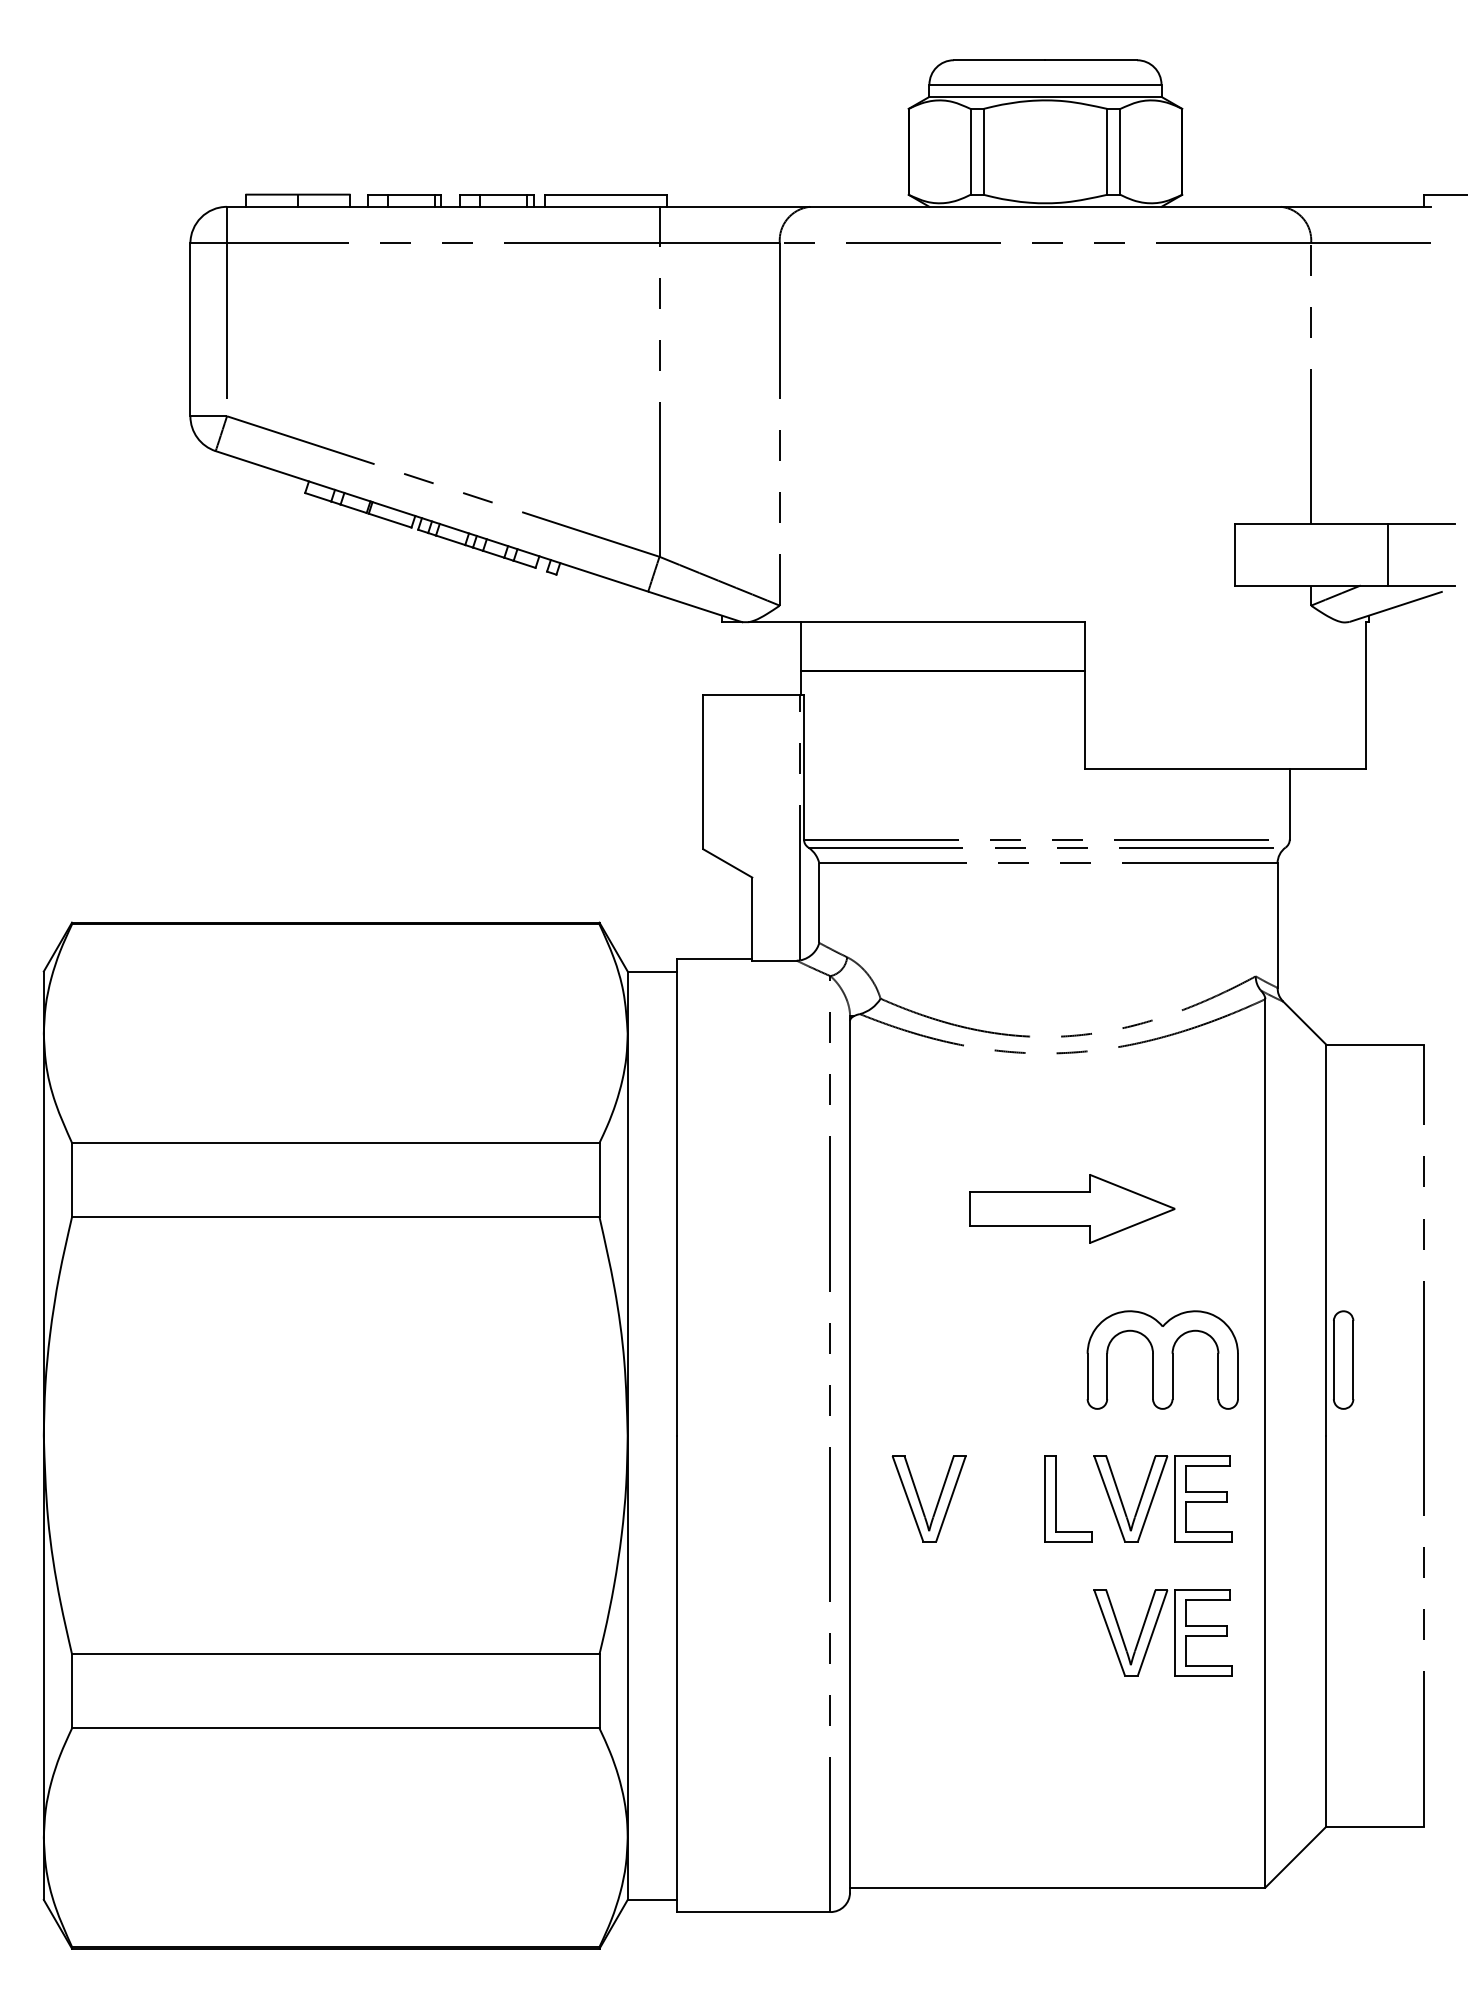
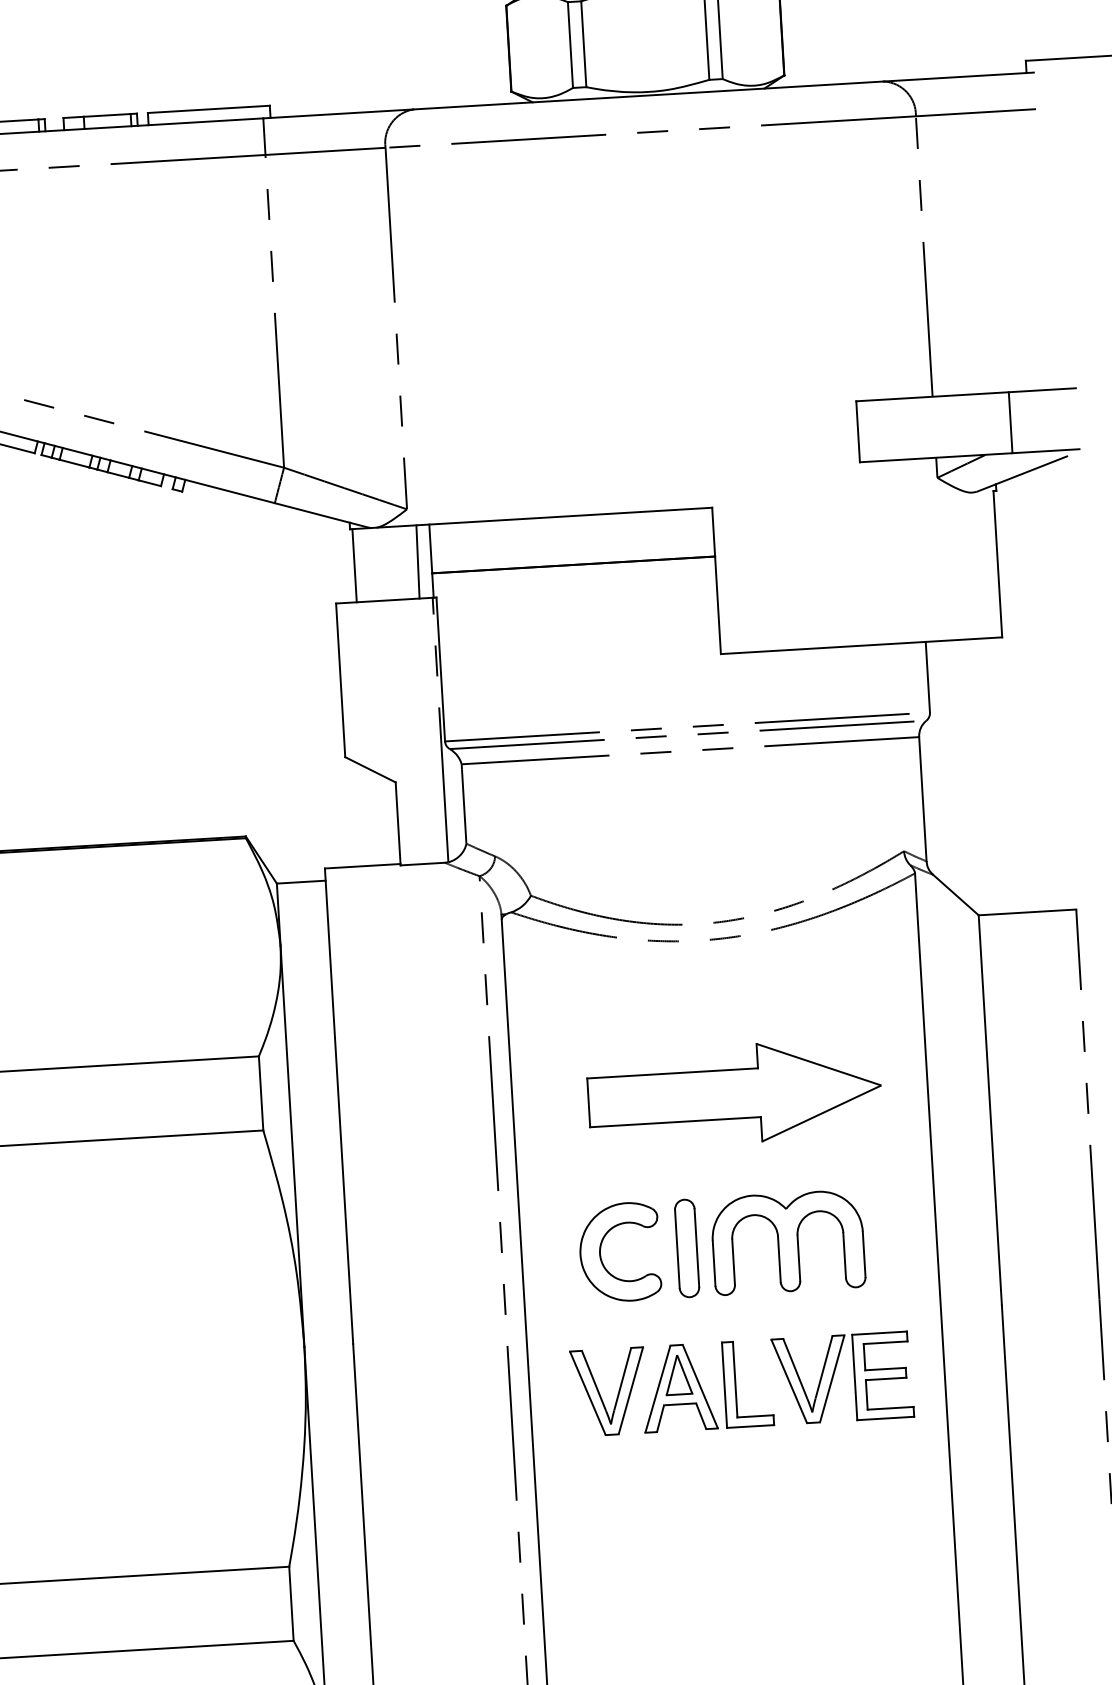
line: (724, 658) -> (354, 565), added
line: (787, 658) -> (417, 561), added
part: (1072, 1208) -> (734, 1093), size x1.43
part: (929, 1359) -> (601, 1252), added
part: (1162, 1359) -> (787, 1241), moved
part: (1343, 1359) -> (687, 1247), moved
part: (999, 1498) -> (679, 1387), added
part: (1155, 1628) -> (842, 1508), removed

